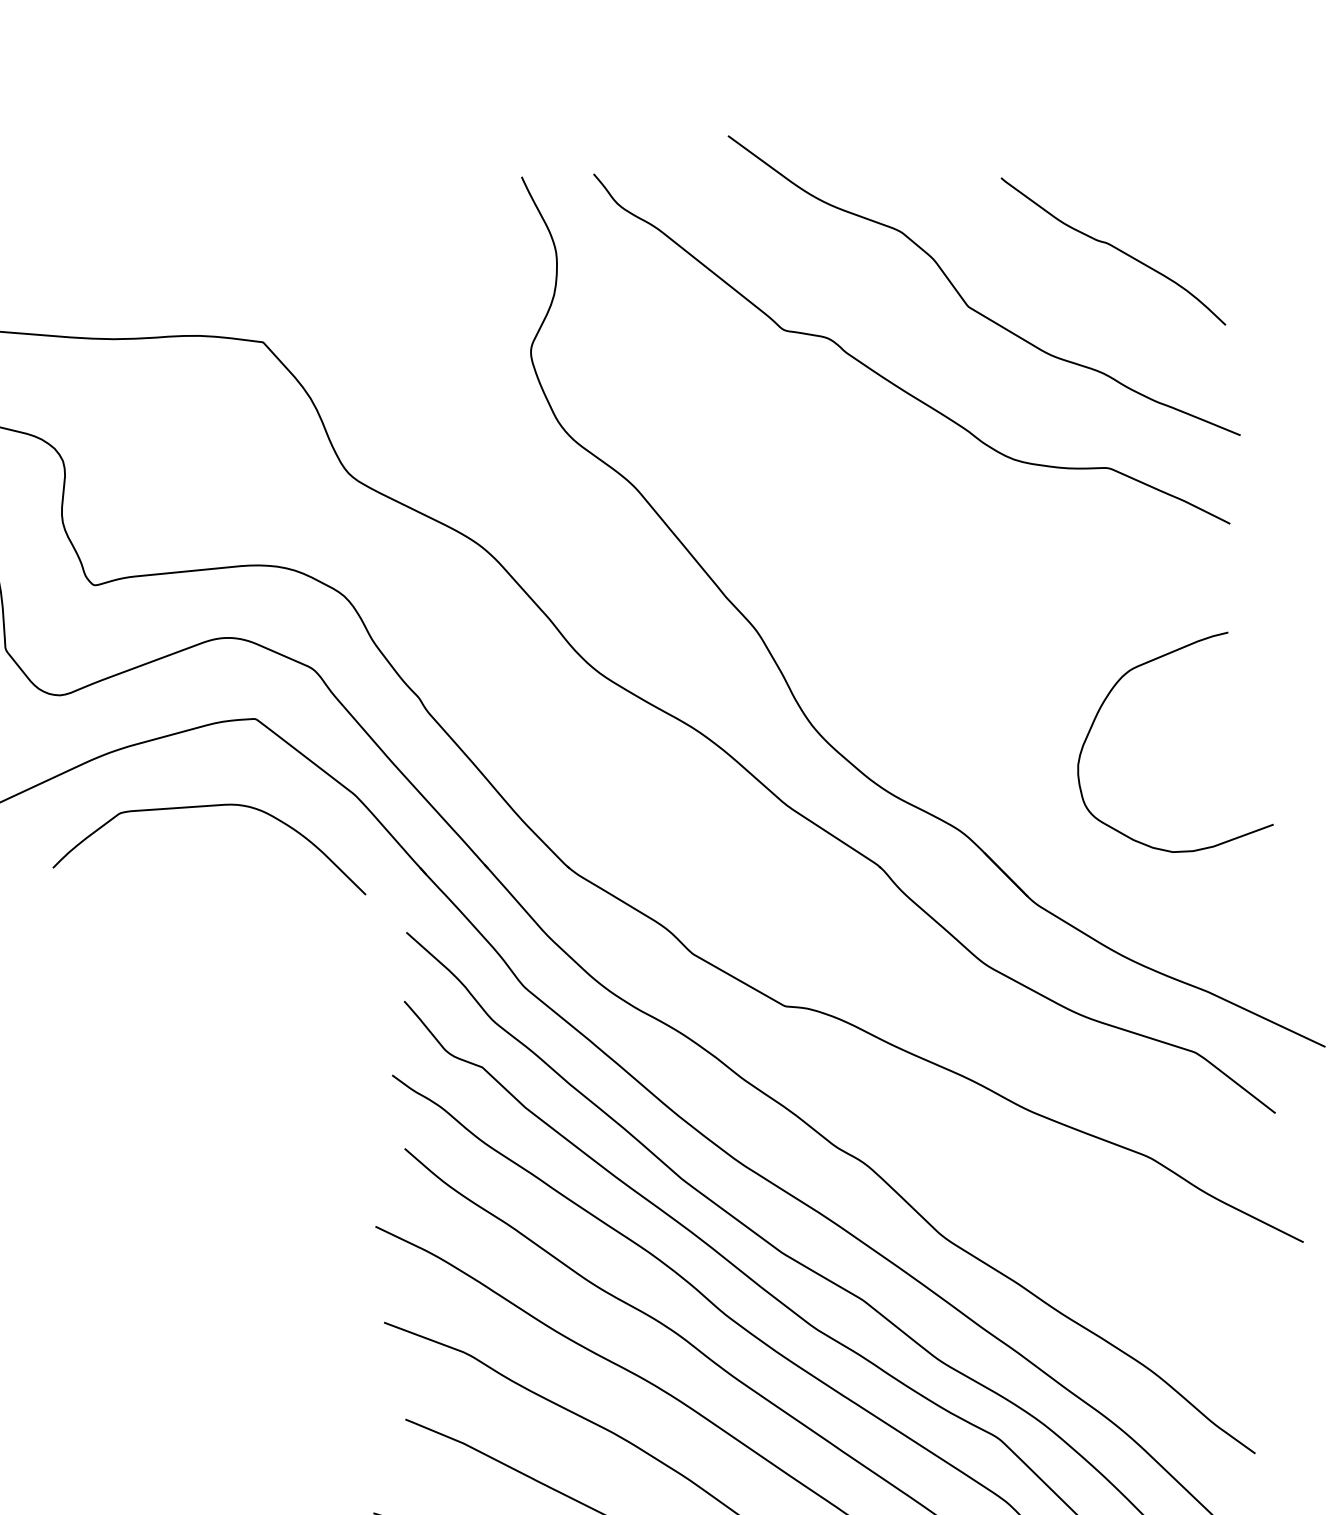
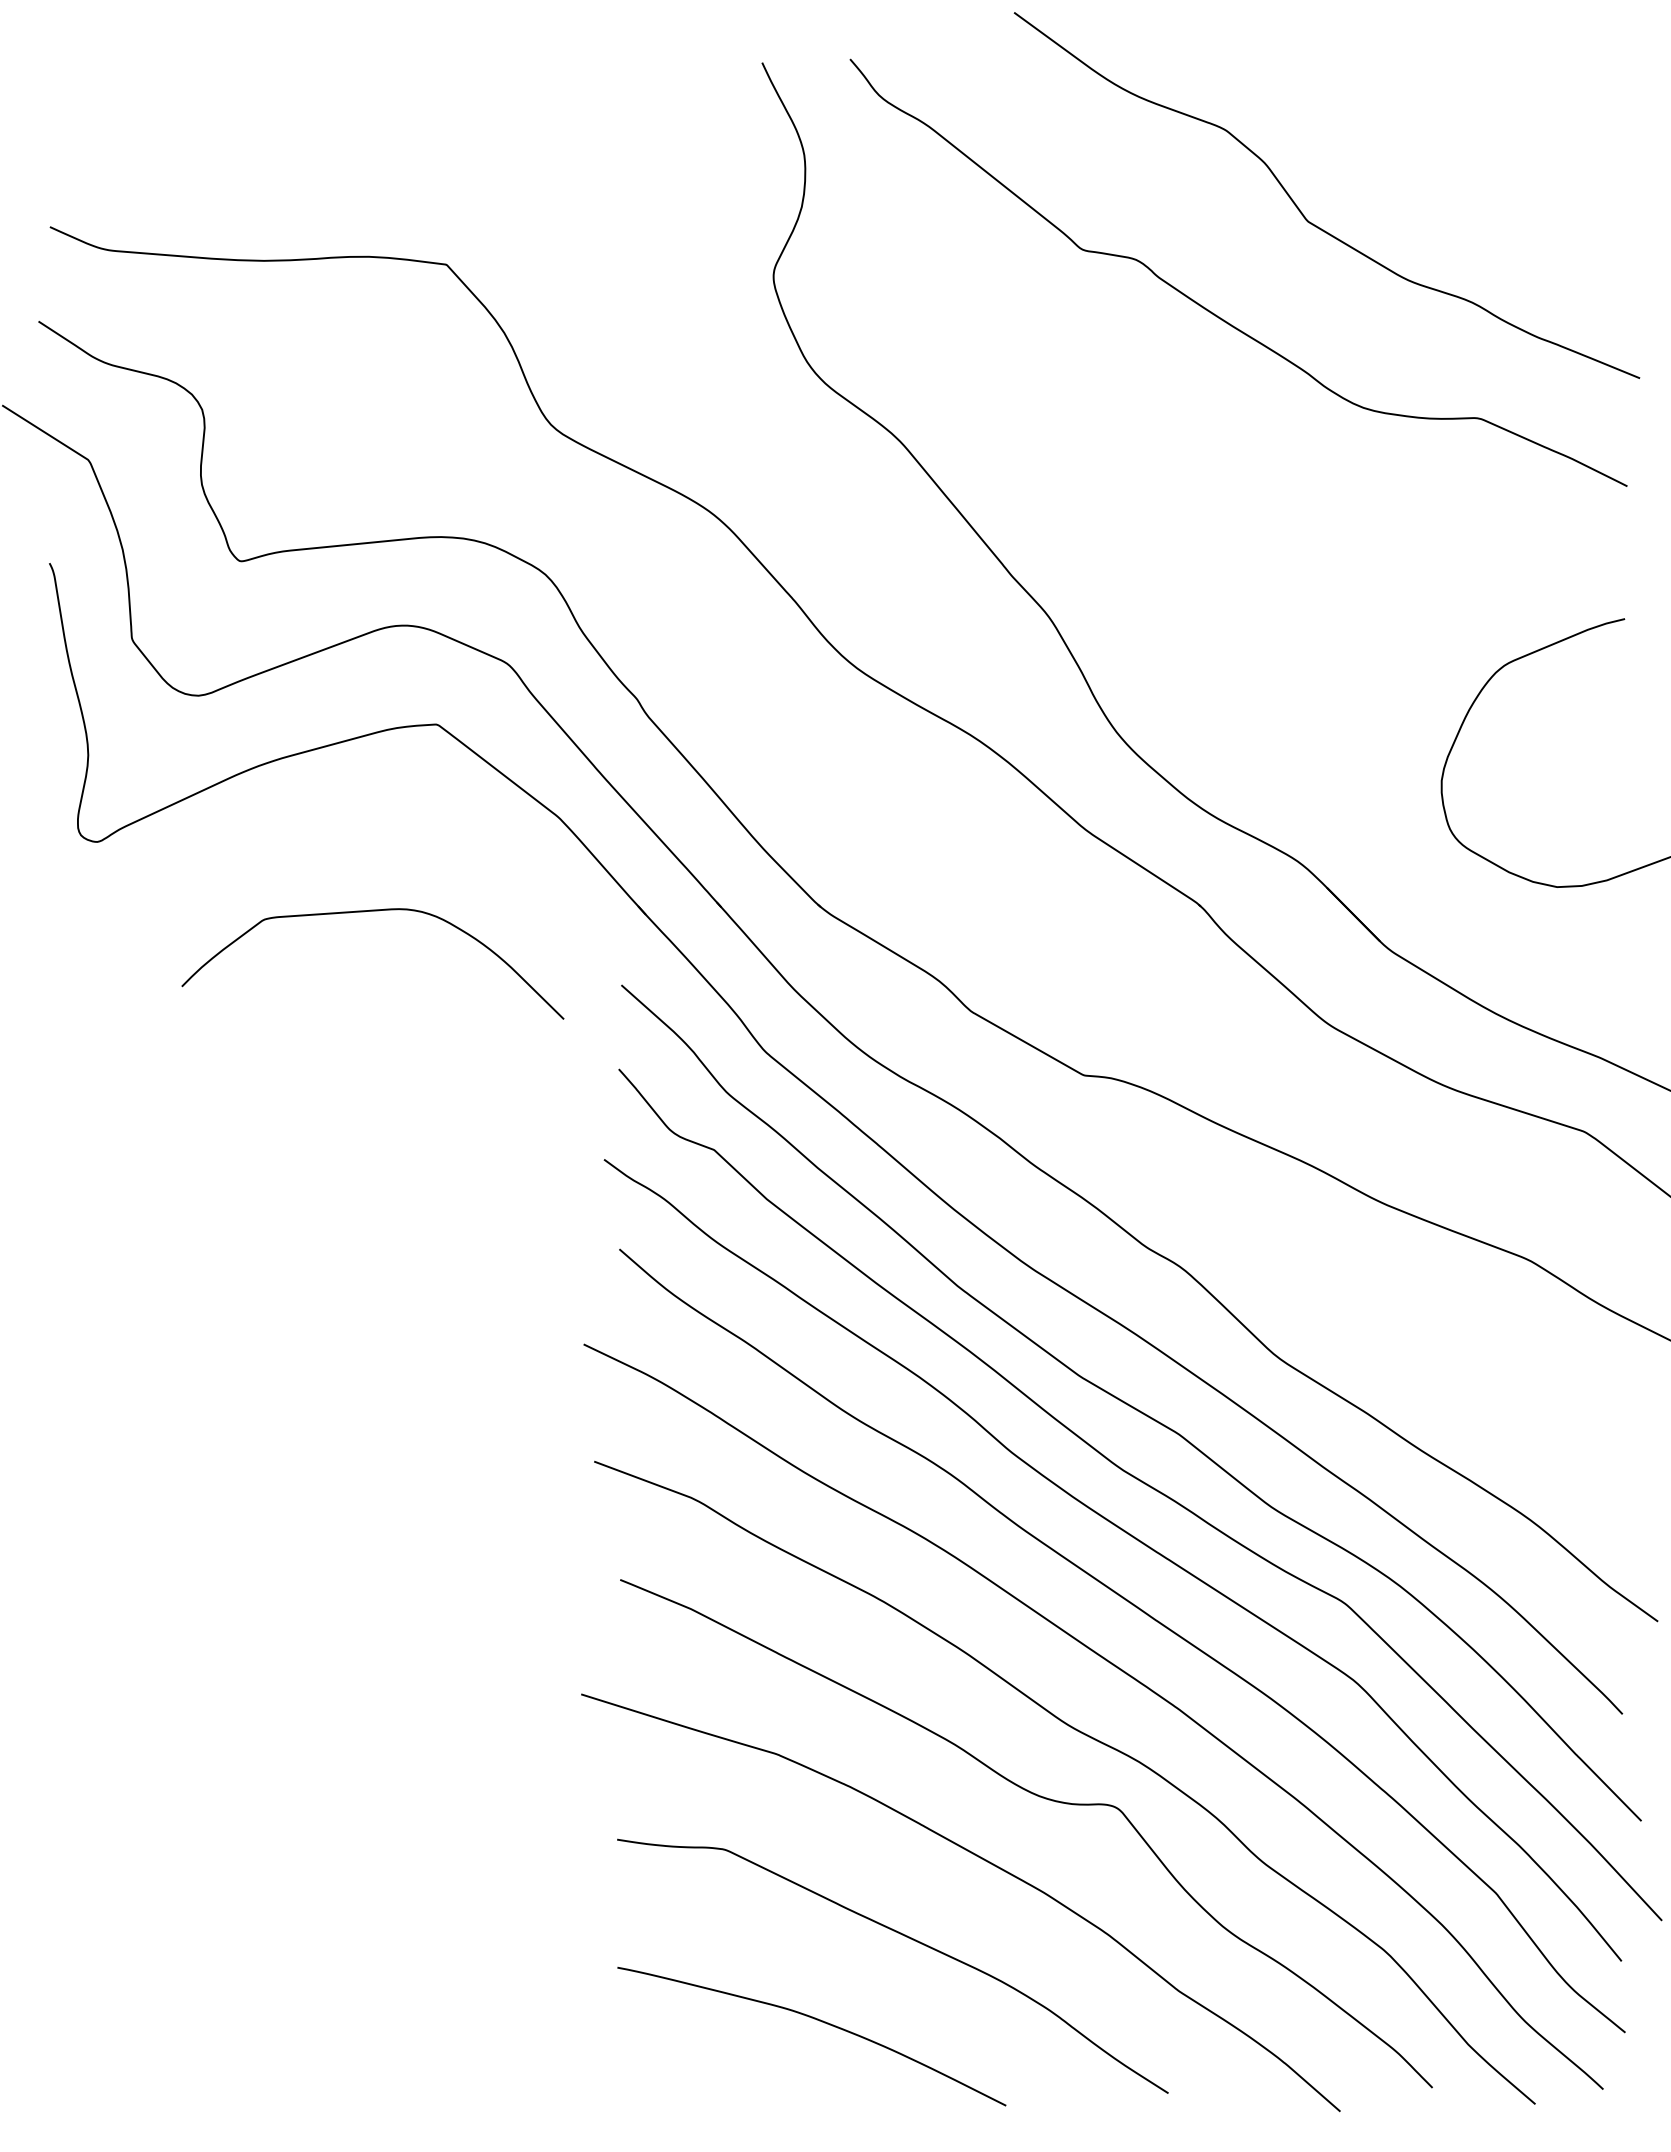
curve: (1114, 248) -> (1485, 149), removed
curve: (202, 807) -> (364, 912), moved

